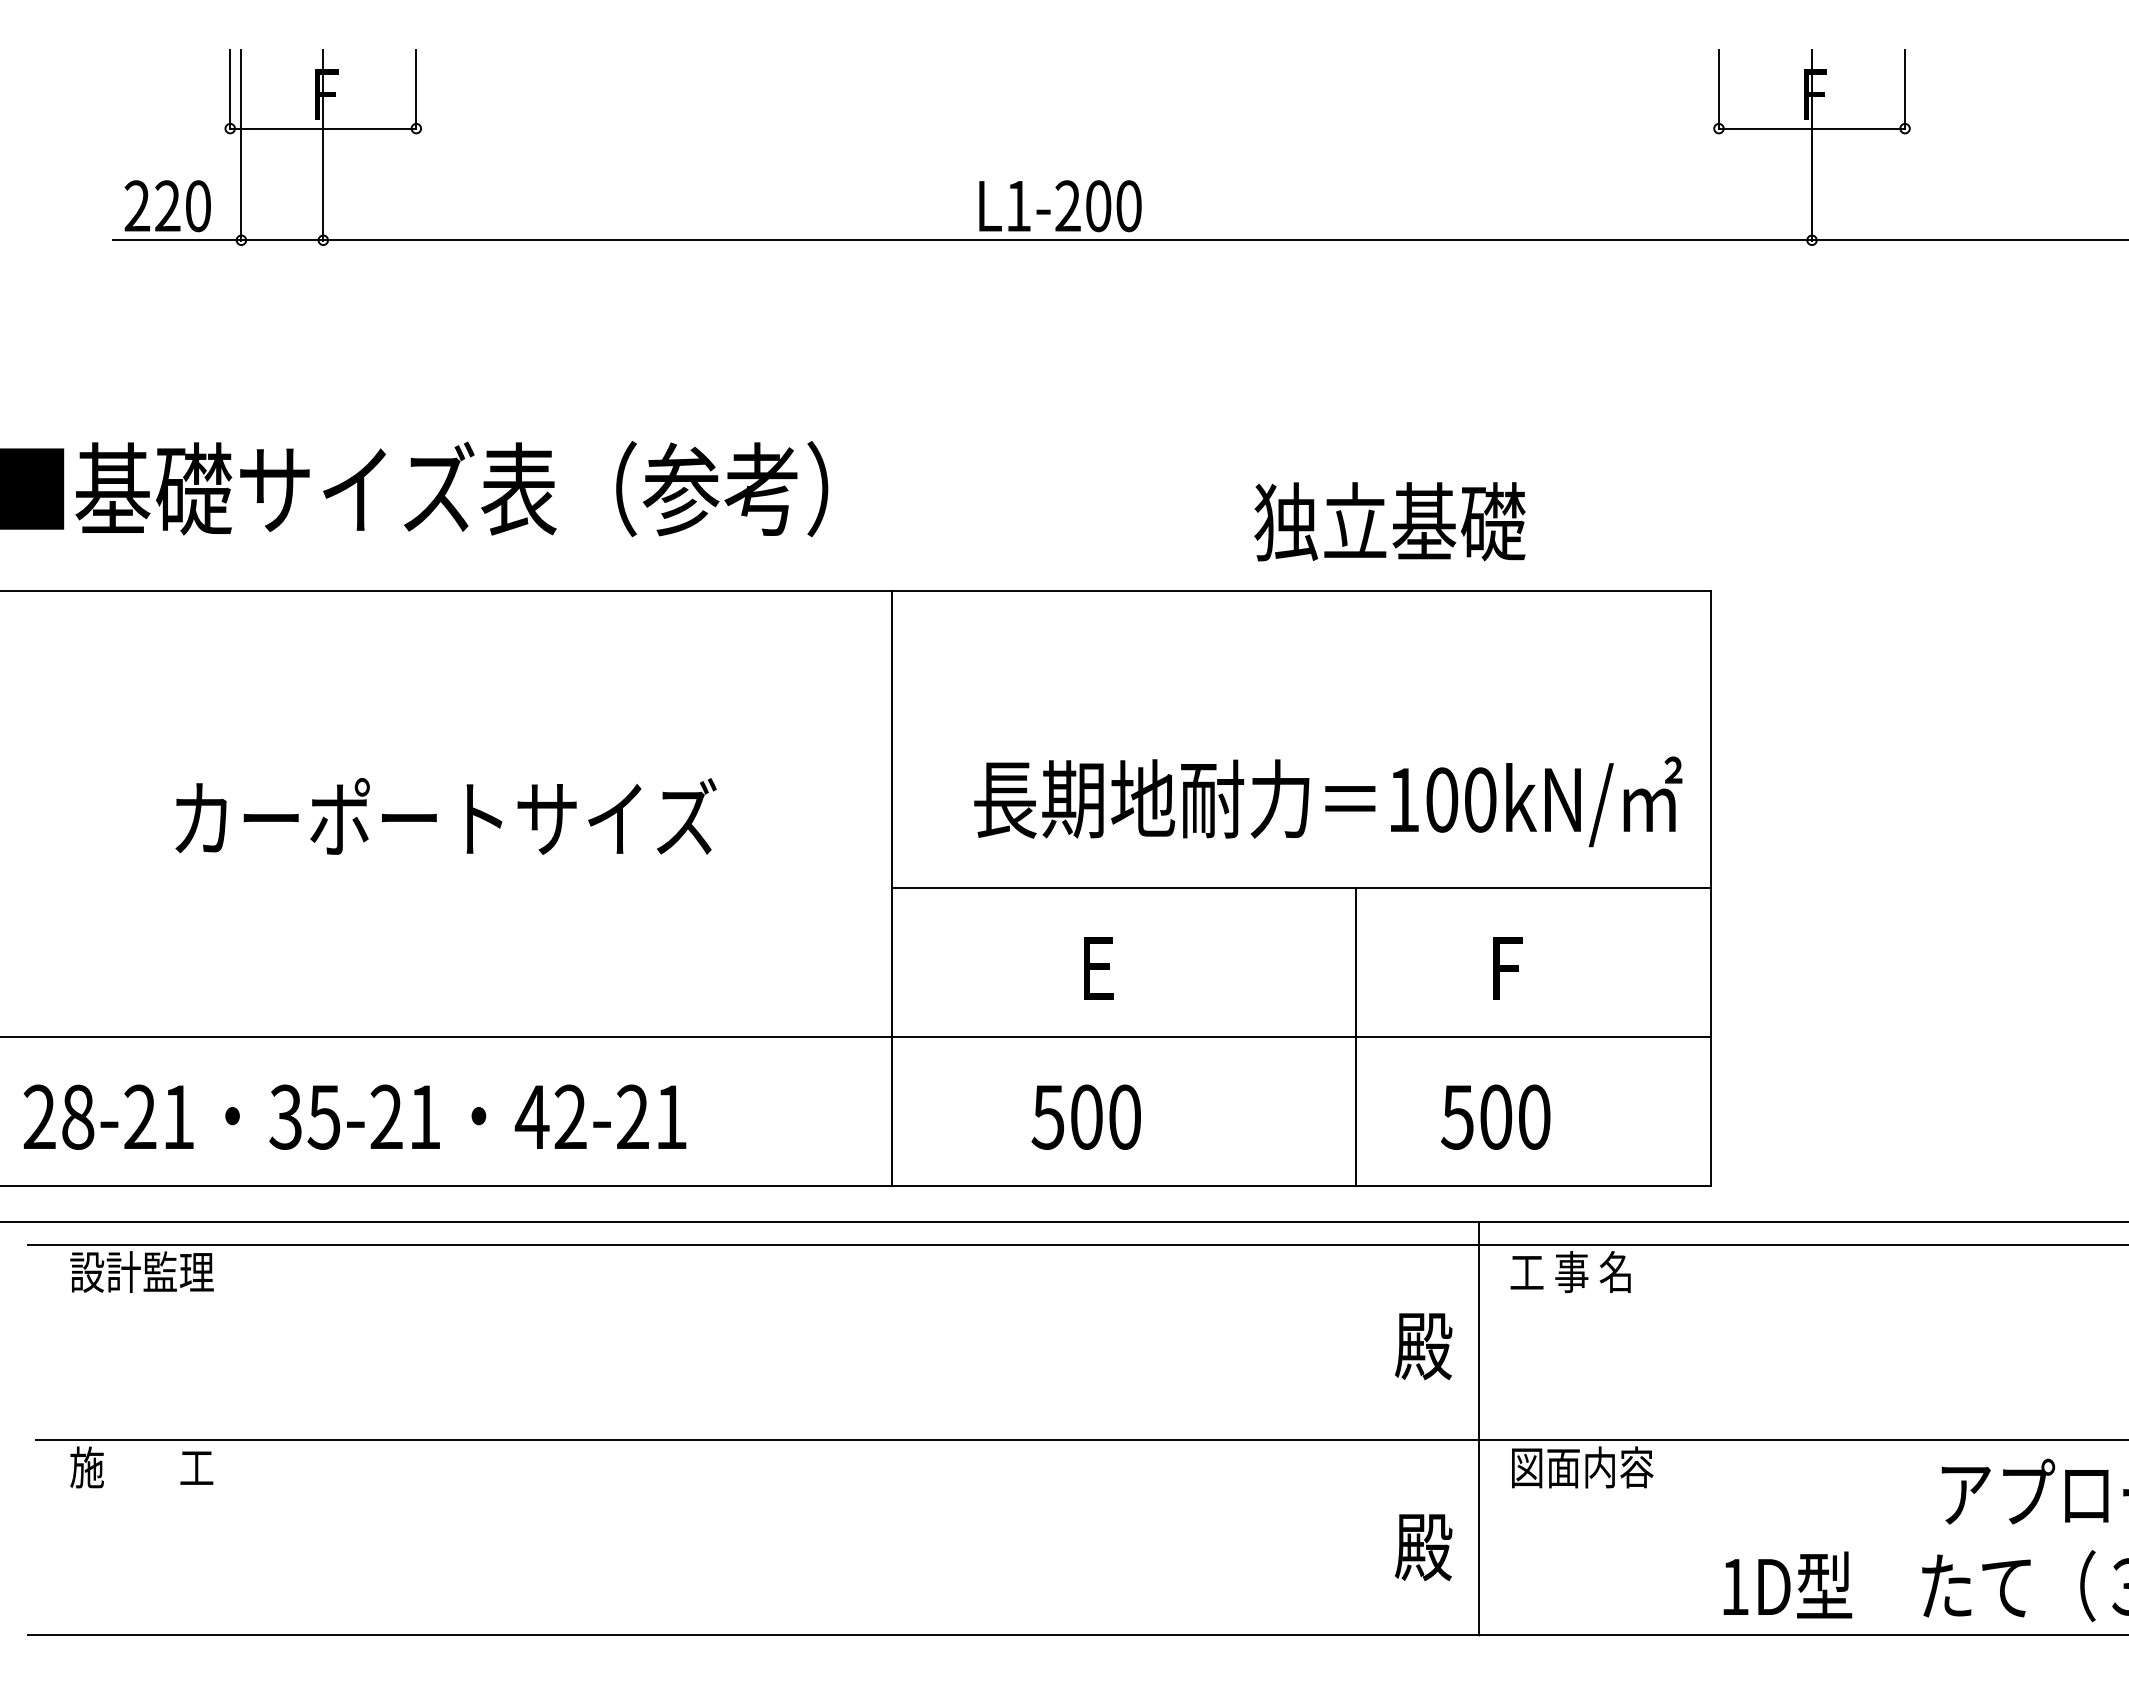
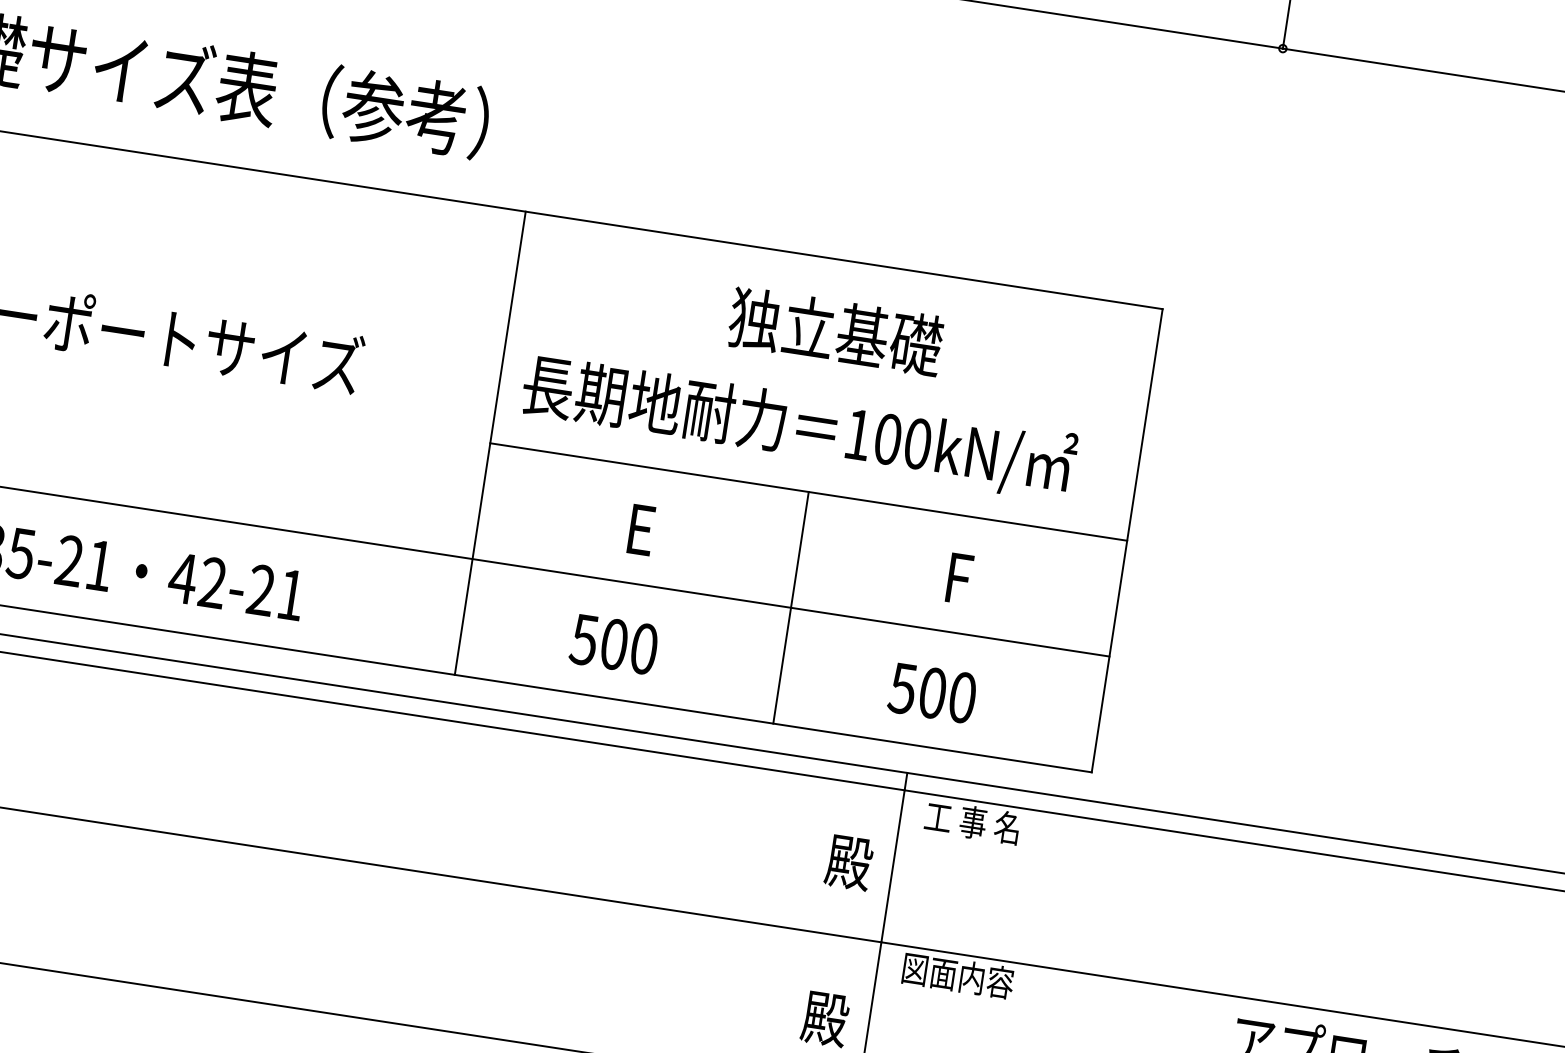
text: (1389, 521) -> (835, 331), moved
text: (1328, 801) -> (799, 426), moved
line: (1355, 1037) -> (790, 607), moved

